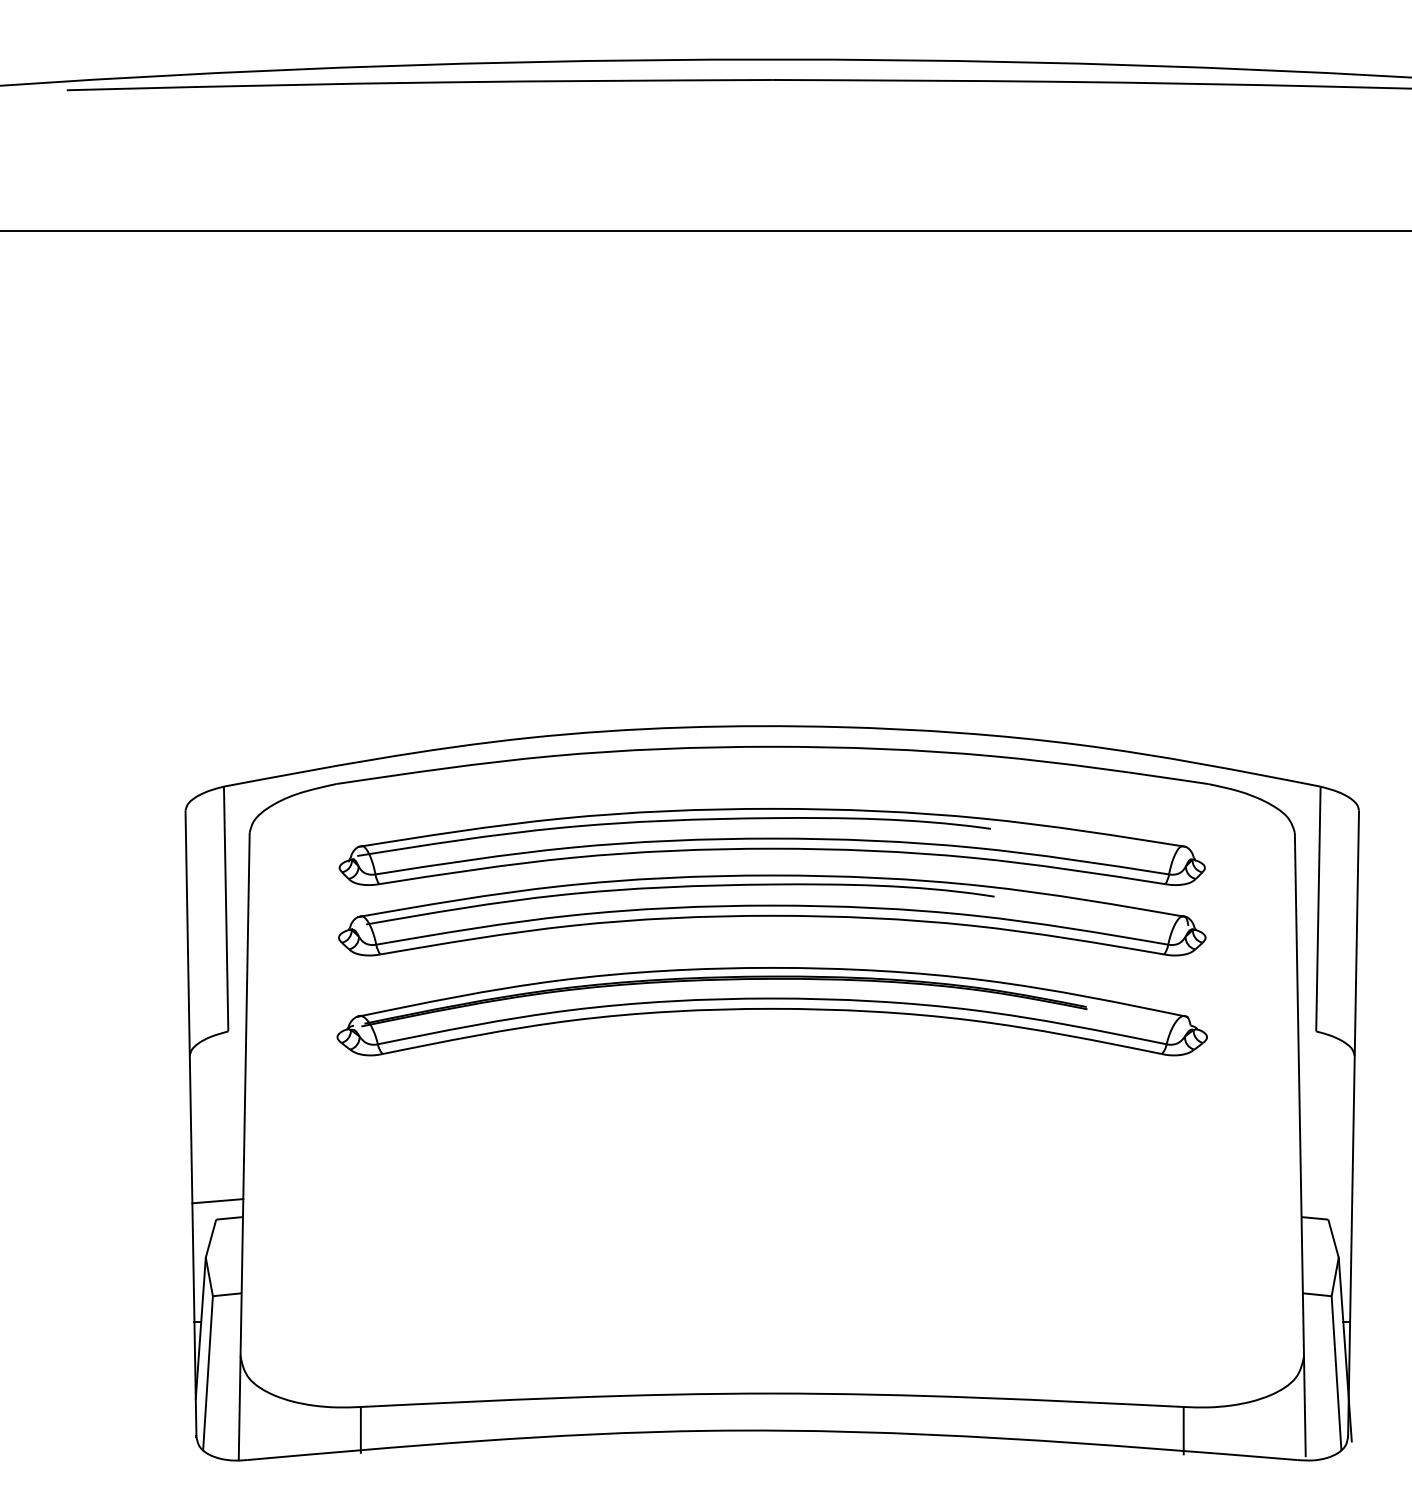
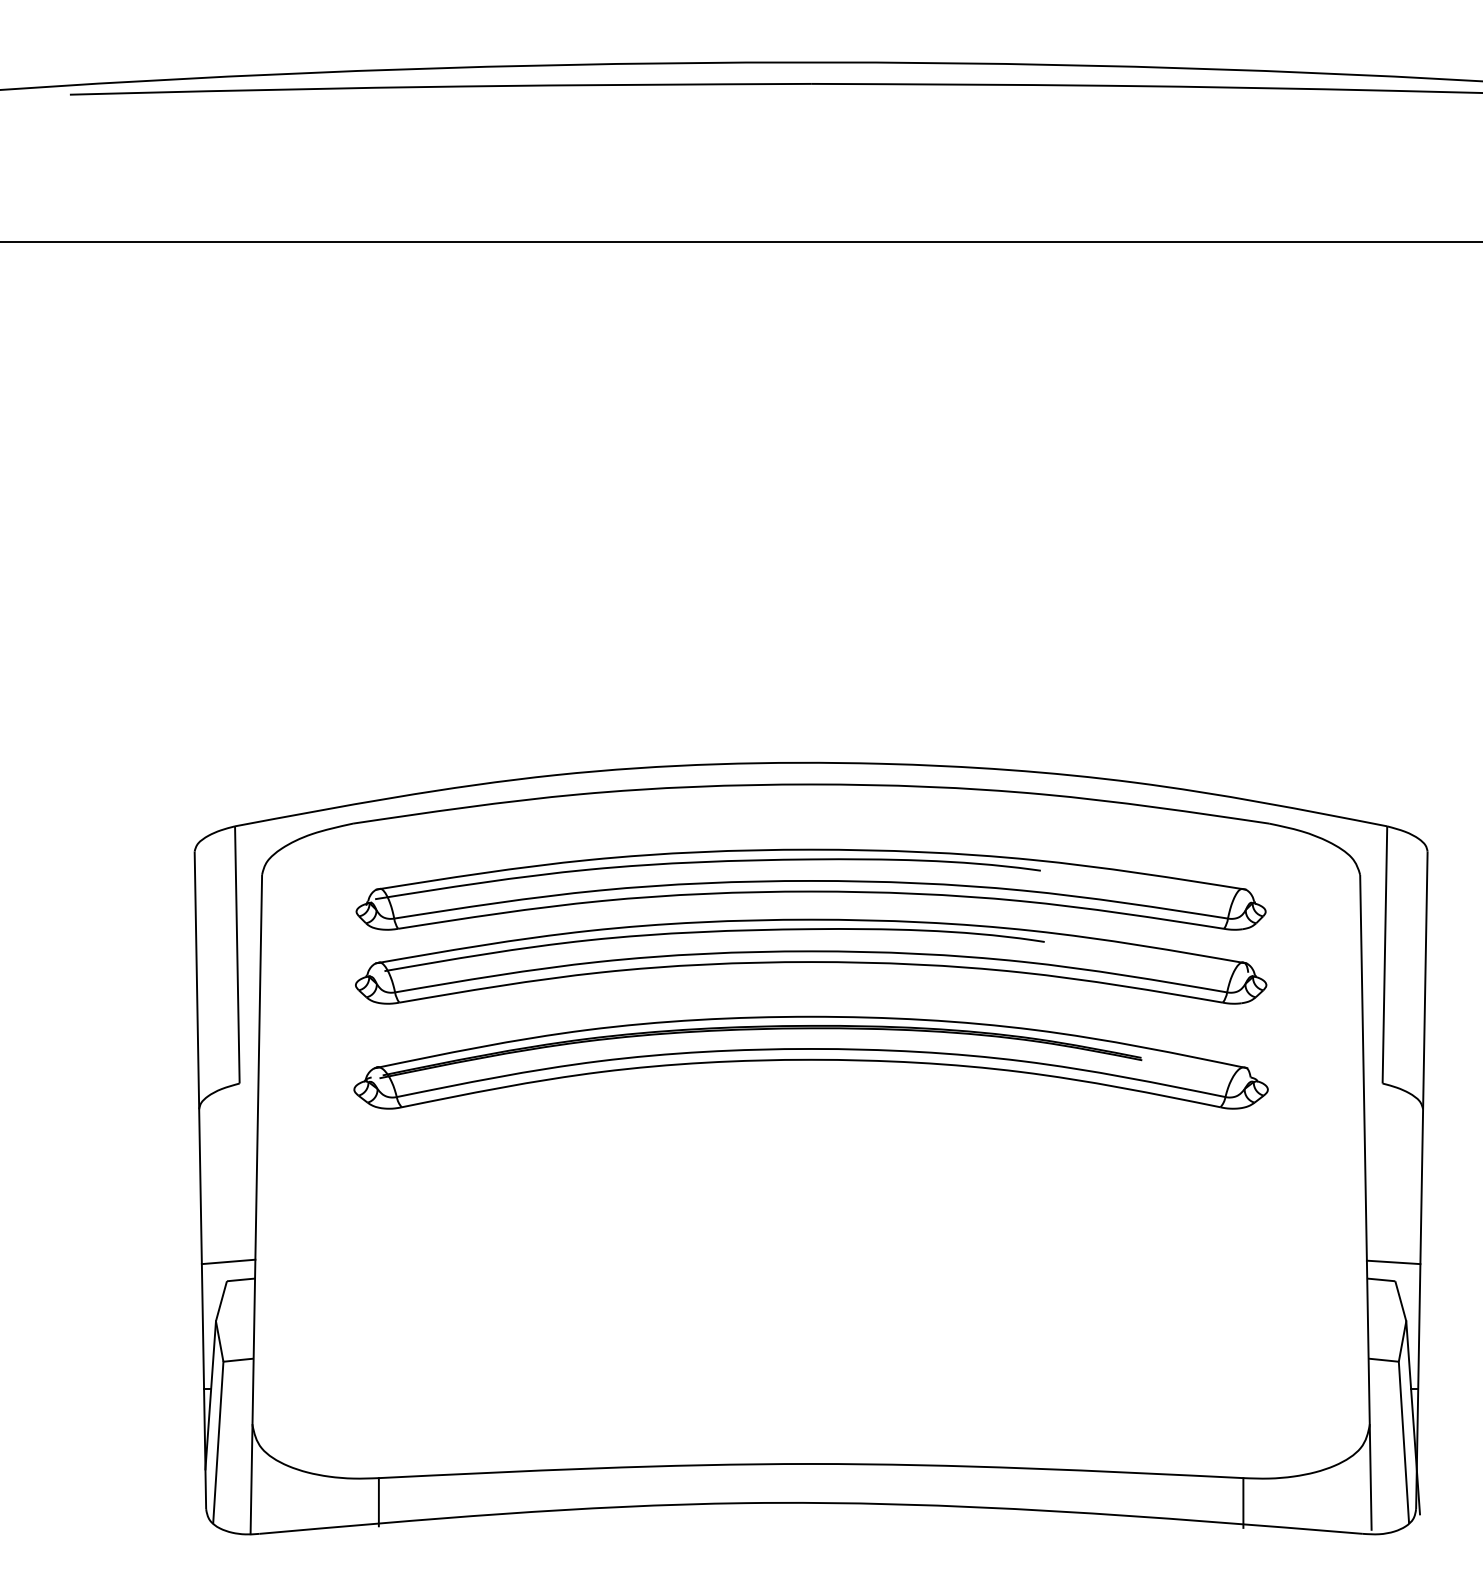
line: (1326, 1201) -> (1393, 1262), added

